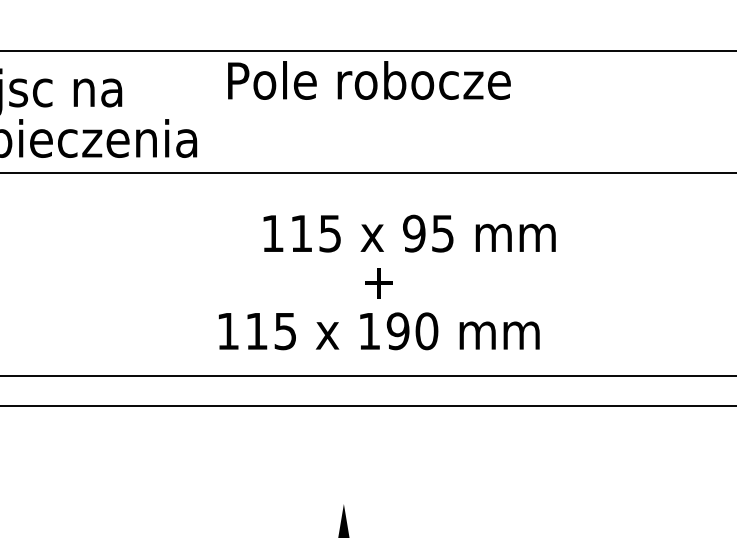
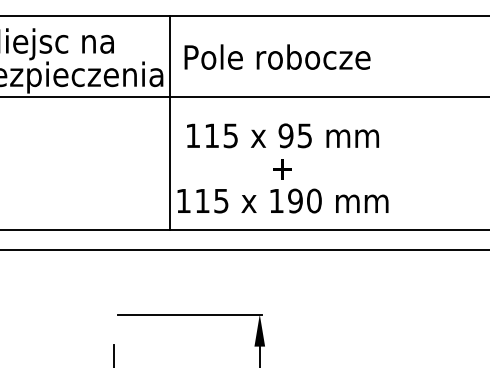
text: (369, 79) -> (277, 56), moved
line: (206, 213) -> (169, 123), added
text: (408, 233) -> (282, 135), moved
line: (236, 503) -> (189, 314), added

